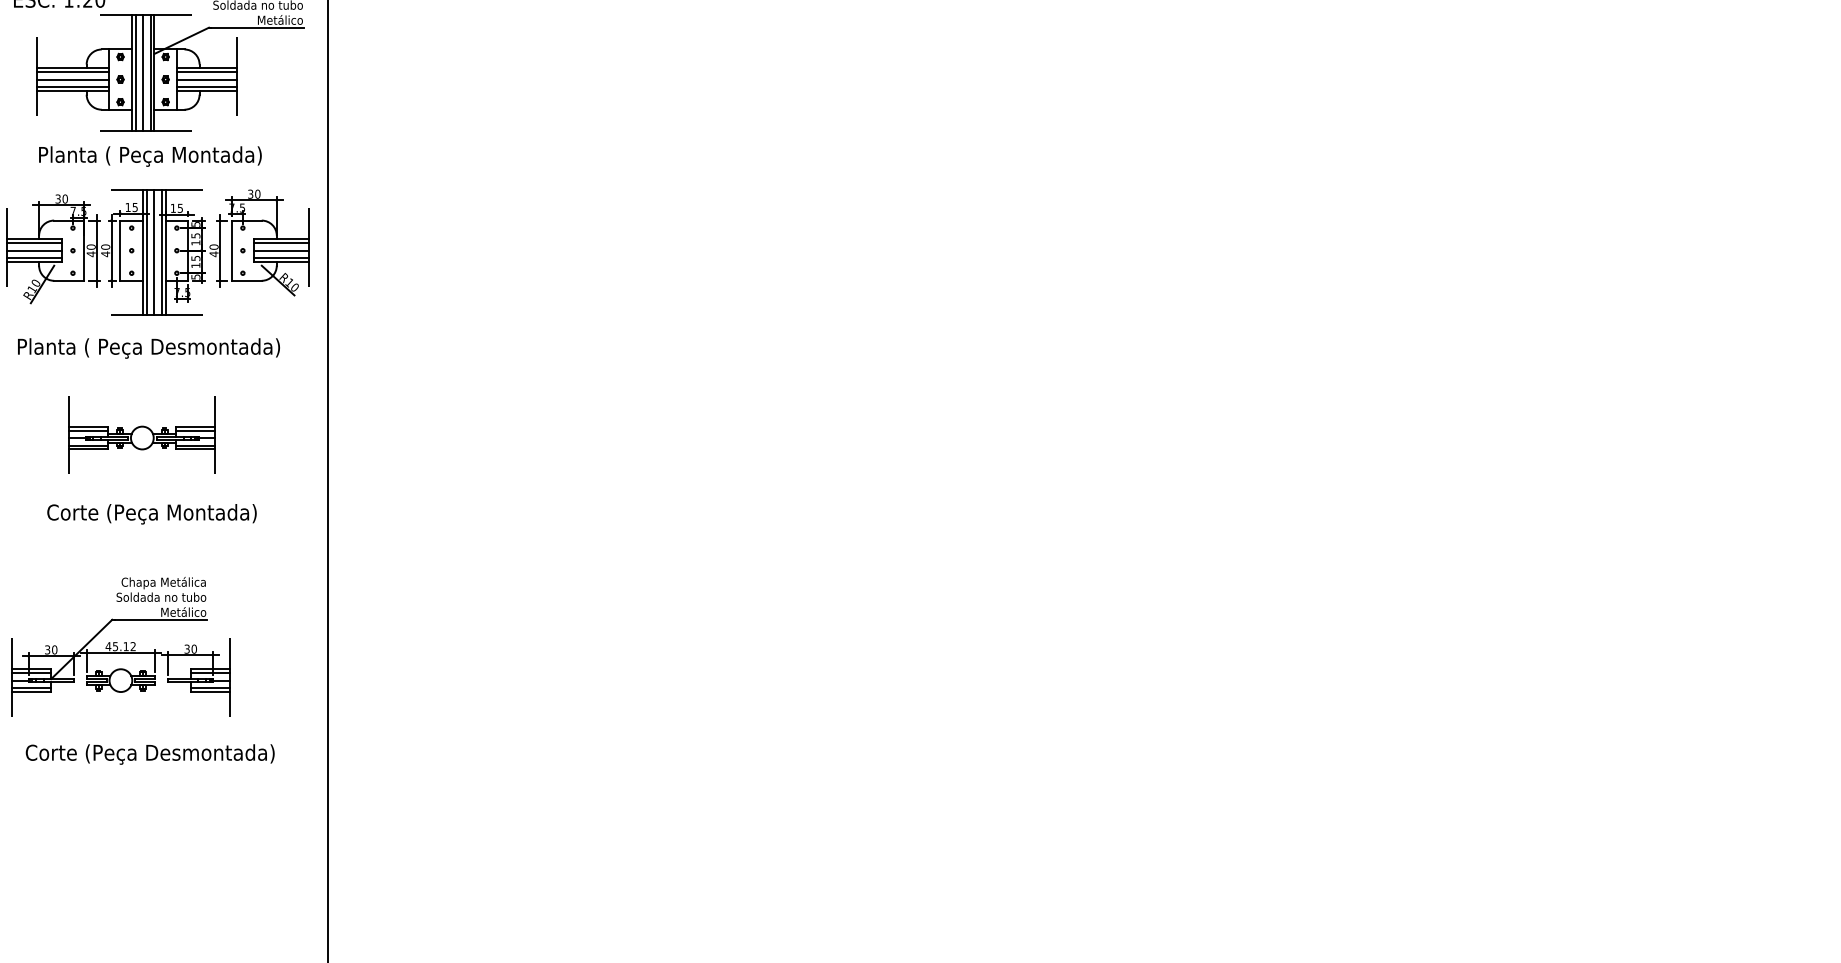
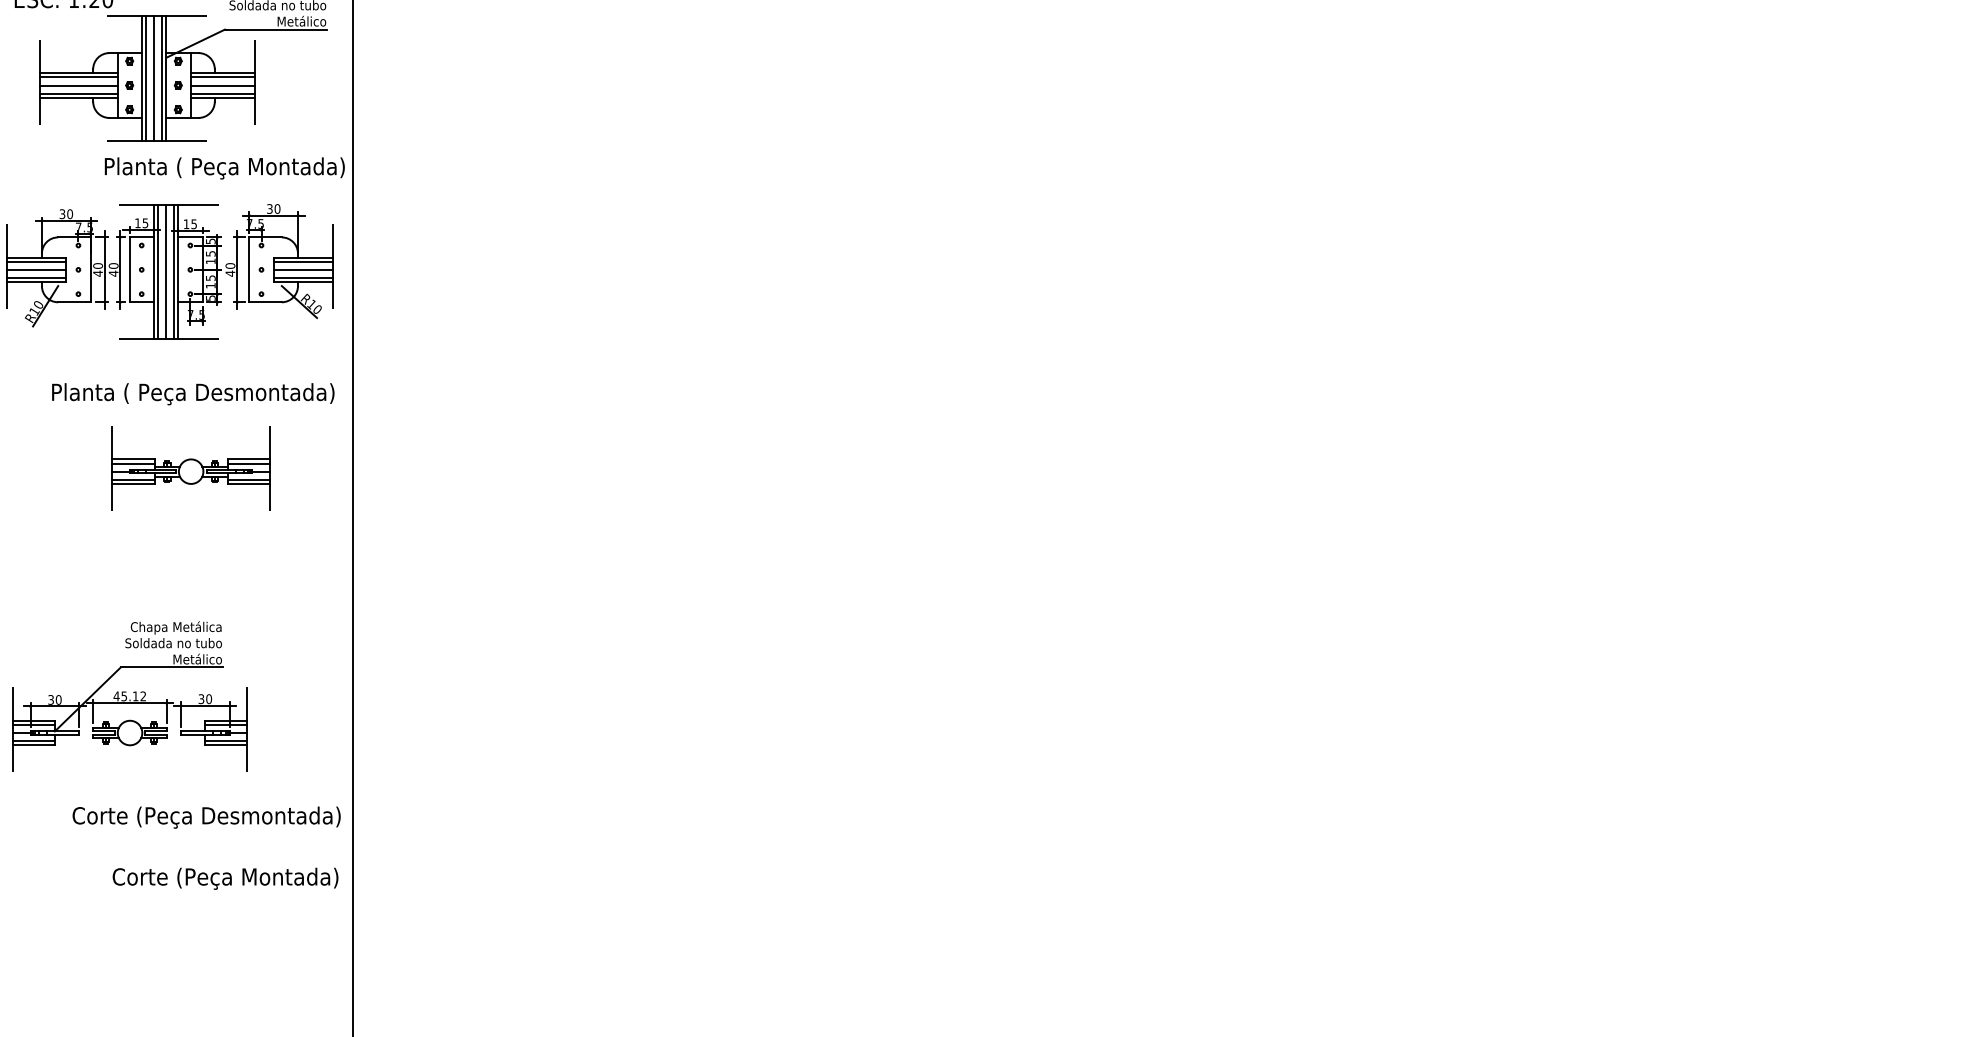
text: (150, 156) -> (224, 168), moved
text: (149, 348) -> (193, 394), moved
part: (141, 435) -> (190, 468), moved
text: (151, 513) -> (225, 878), moved
text: (150, 754) -> (206, 817), moved

